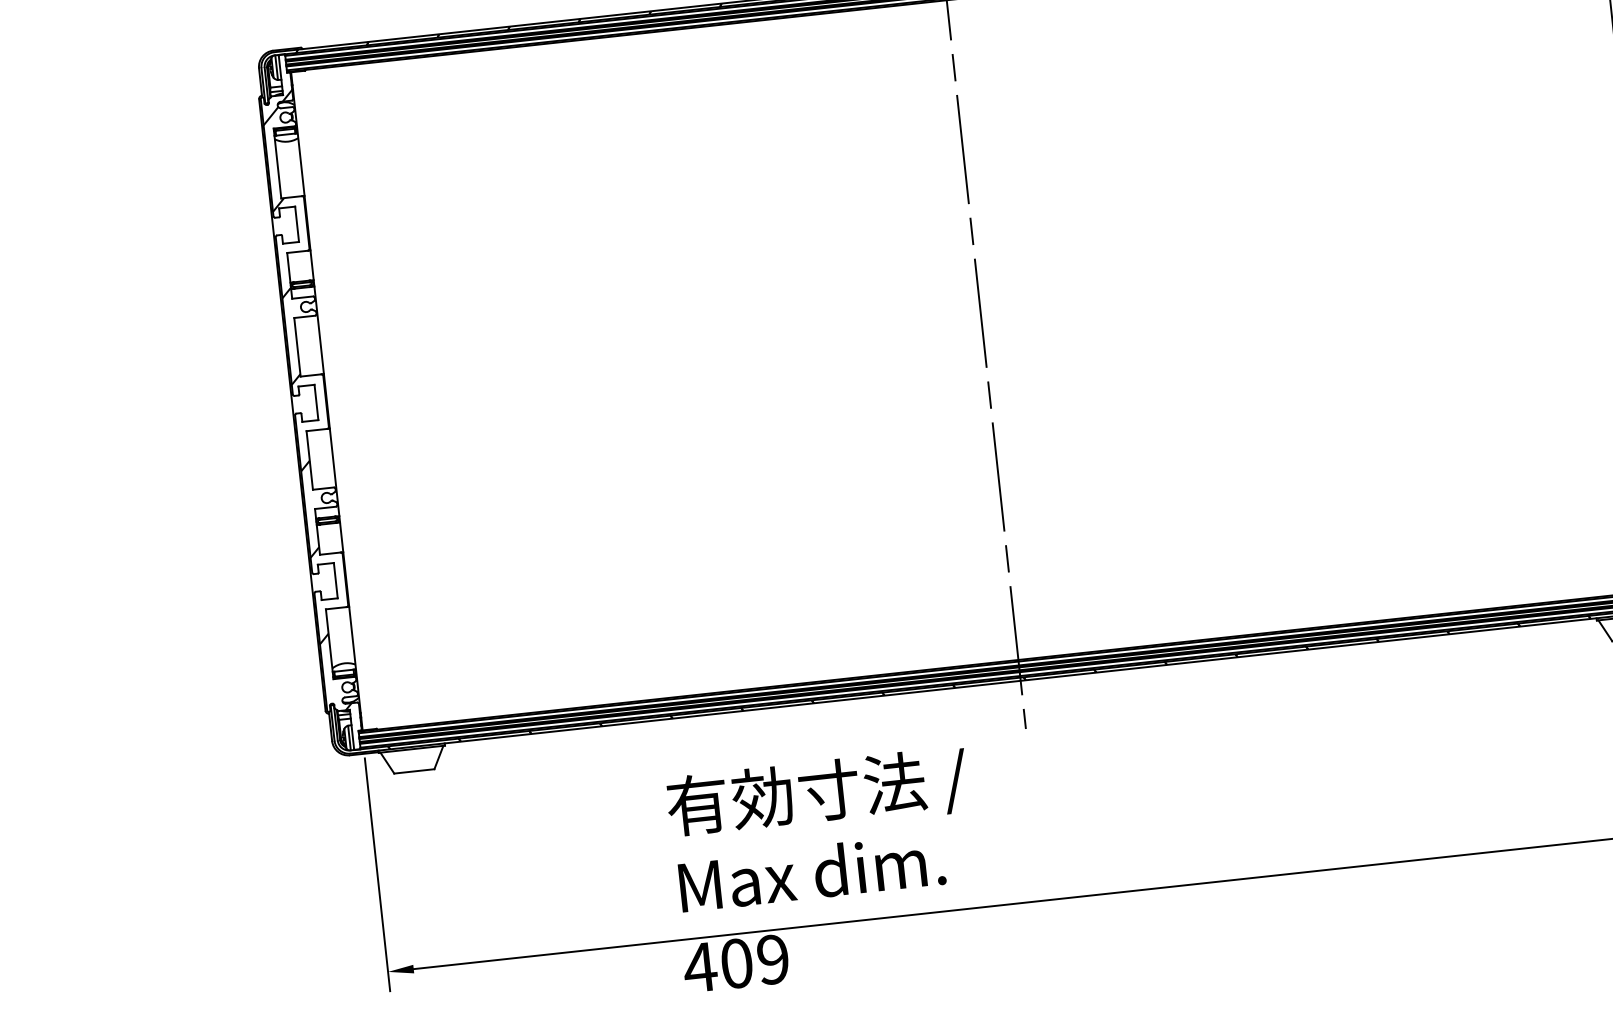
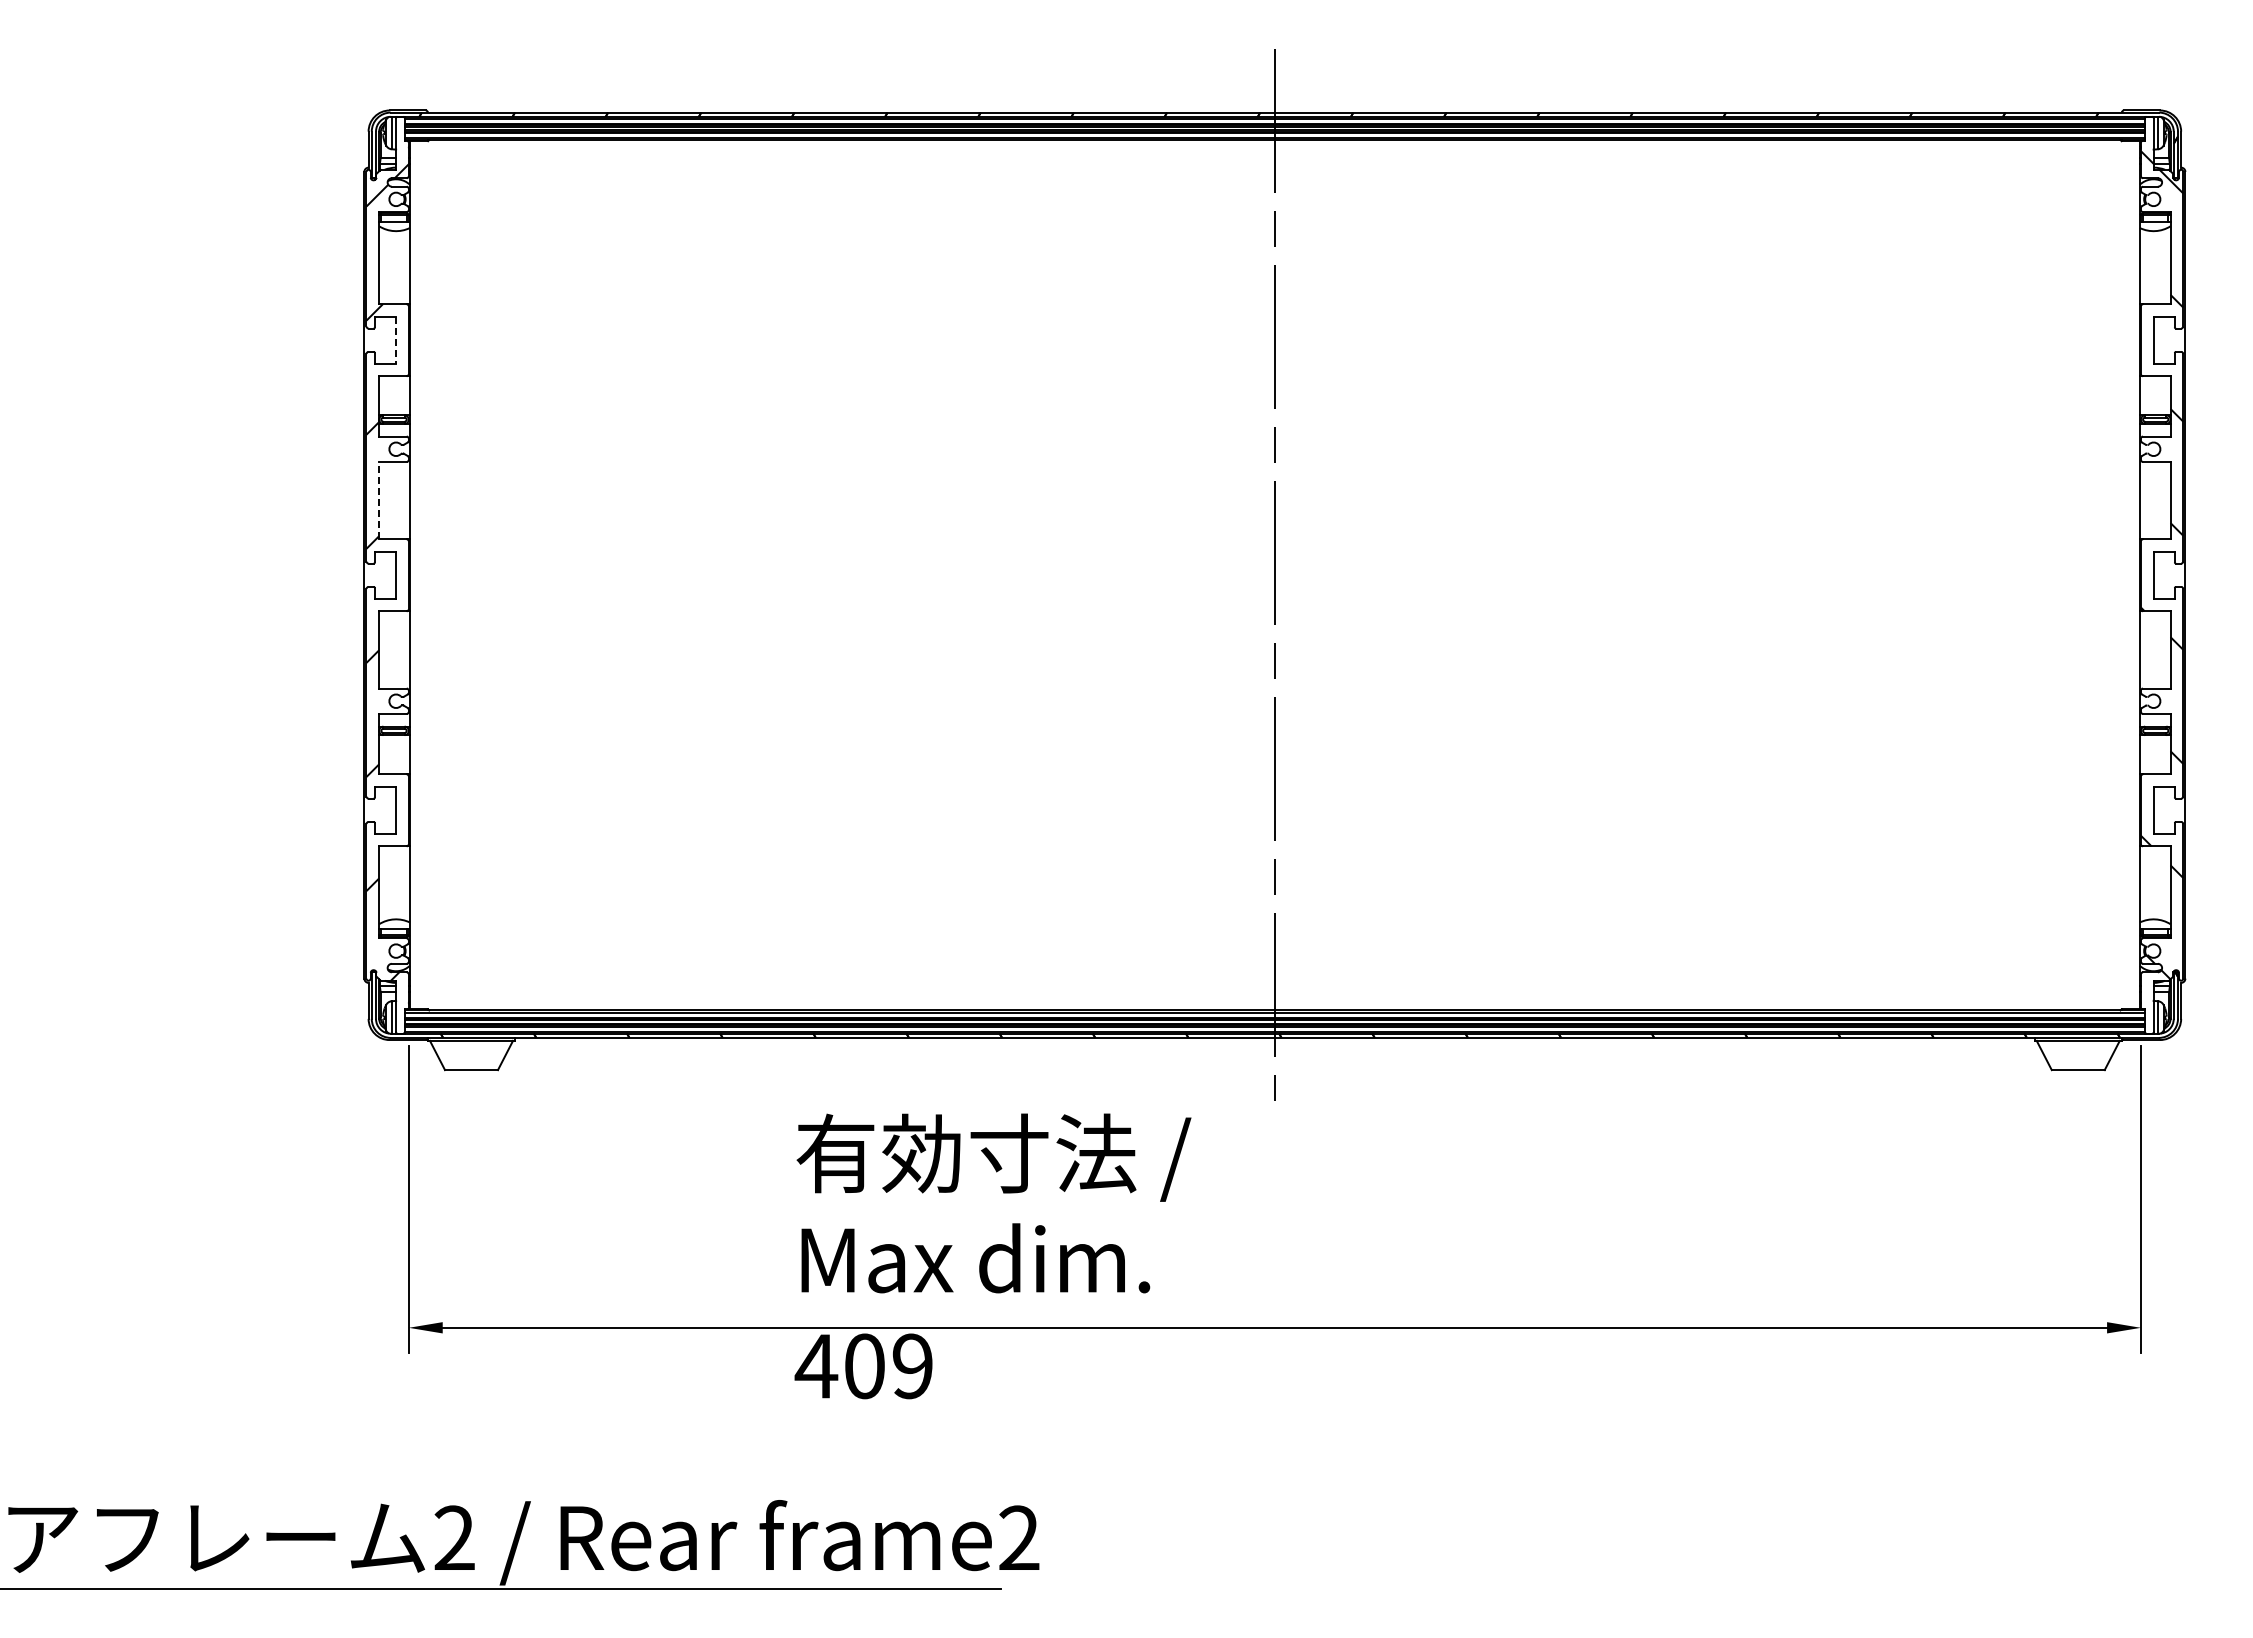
line: (297, 224) -> (396, 340), solid -> dashed
line: (297, 347) -> (379, 500), solid -> dashed

